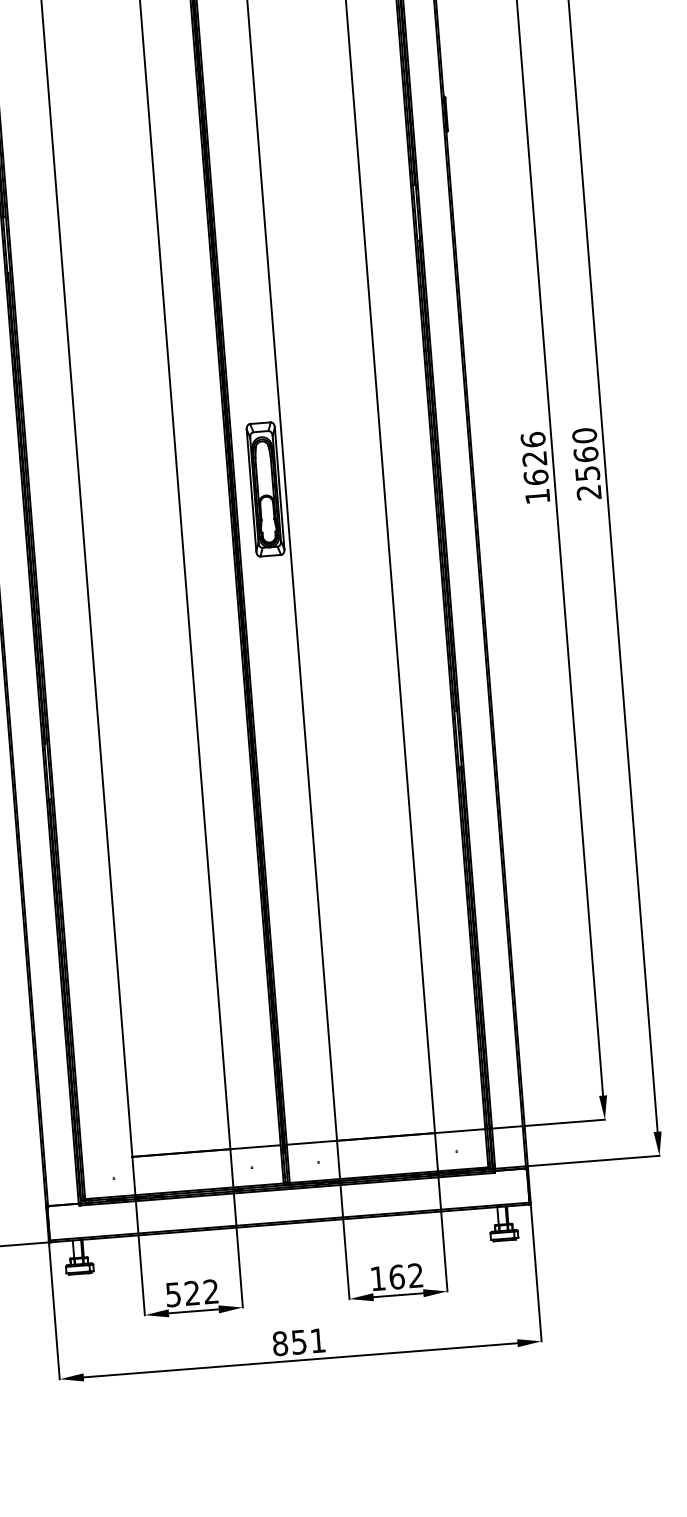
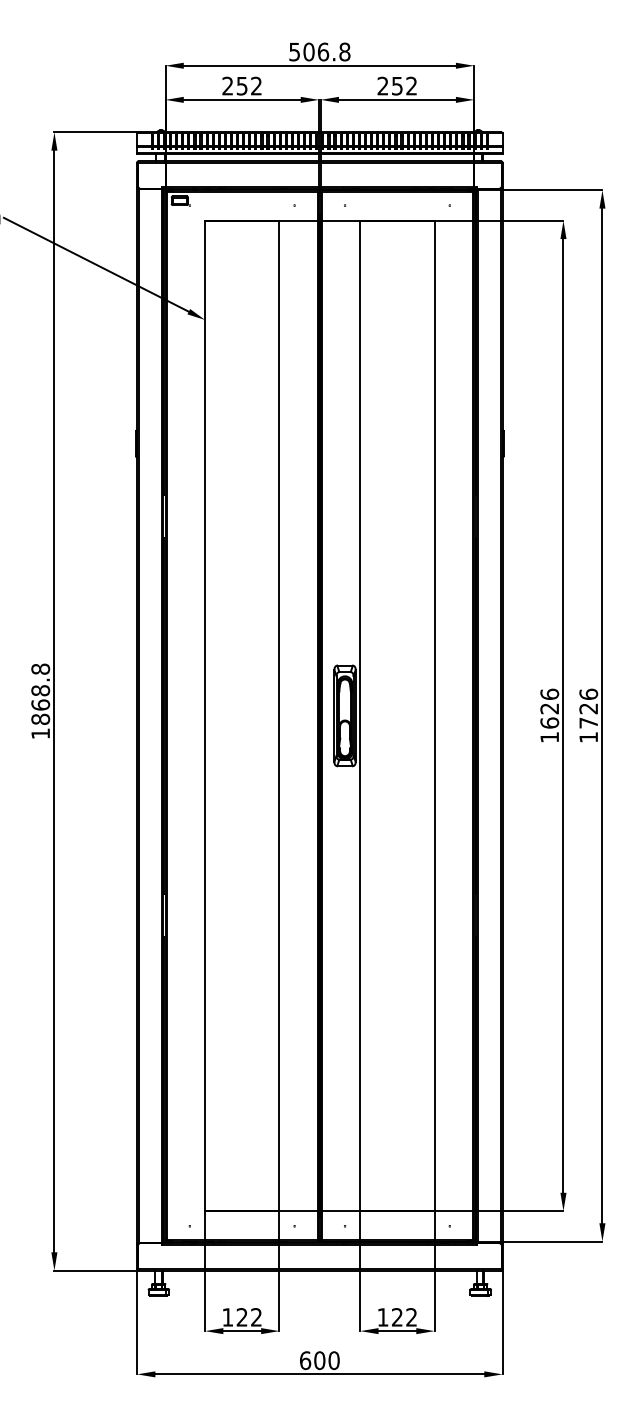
text: (586, 463) -> (588, 715), 2560 -> 1726
text: (397, 1277) -> (397, 1317), 162 -> 122
text: (172, 1294) -> (227, 1317), 522 -> 122
text: (298, 1342) -> (319, 1360), 851 -> 600

